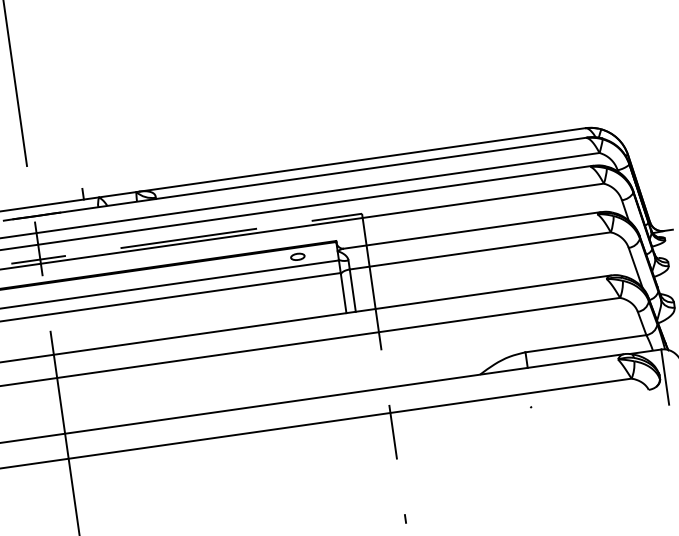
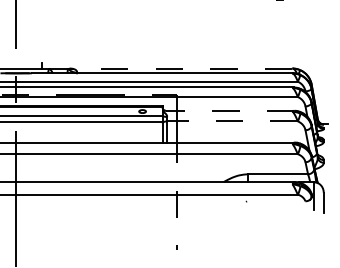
line: (361, 160) -> (180, 68), solid -> dashed
line: (471, 230) -> (229, 110), solid -> dashed
line: (480, 251) -> (232, 121), solid -> dashed

